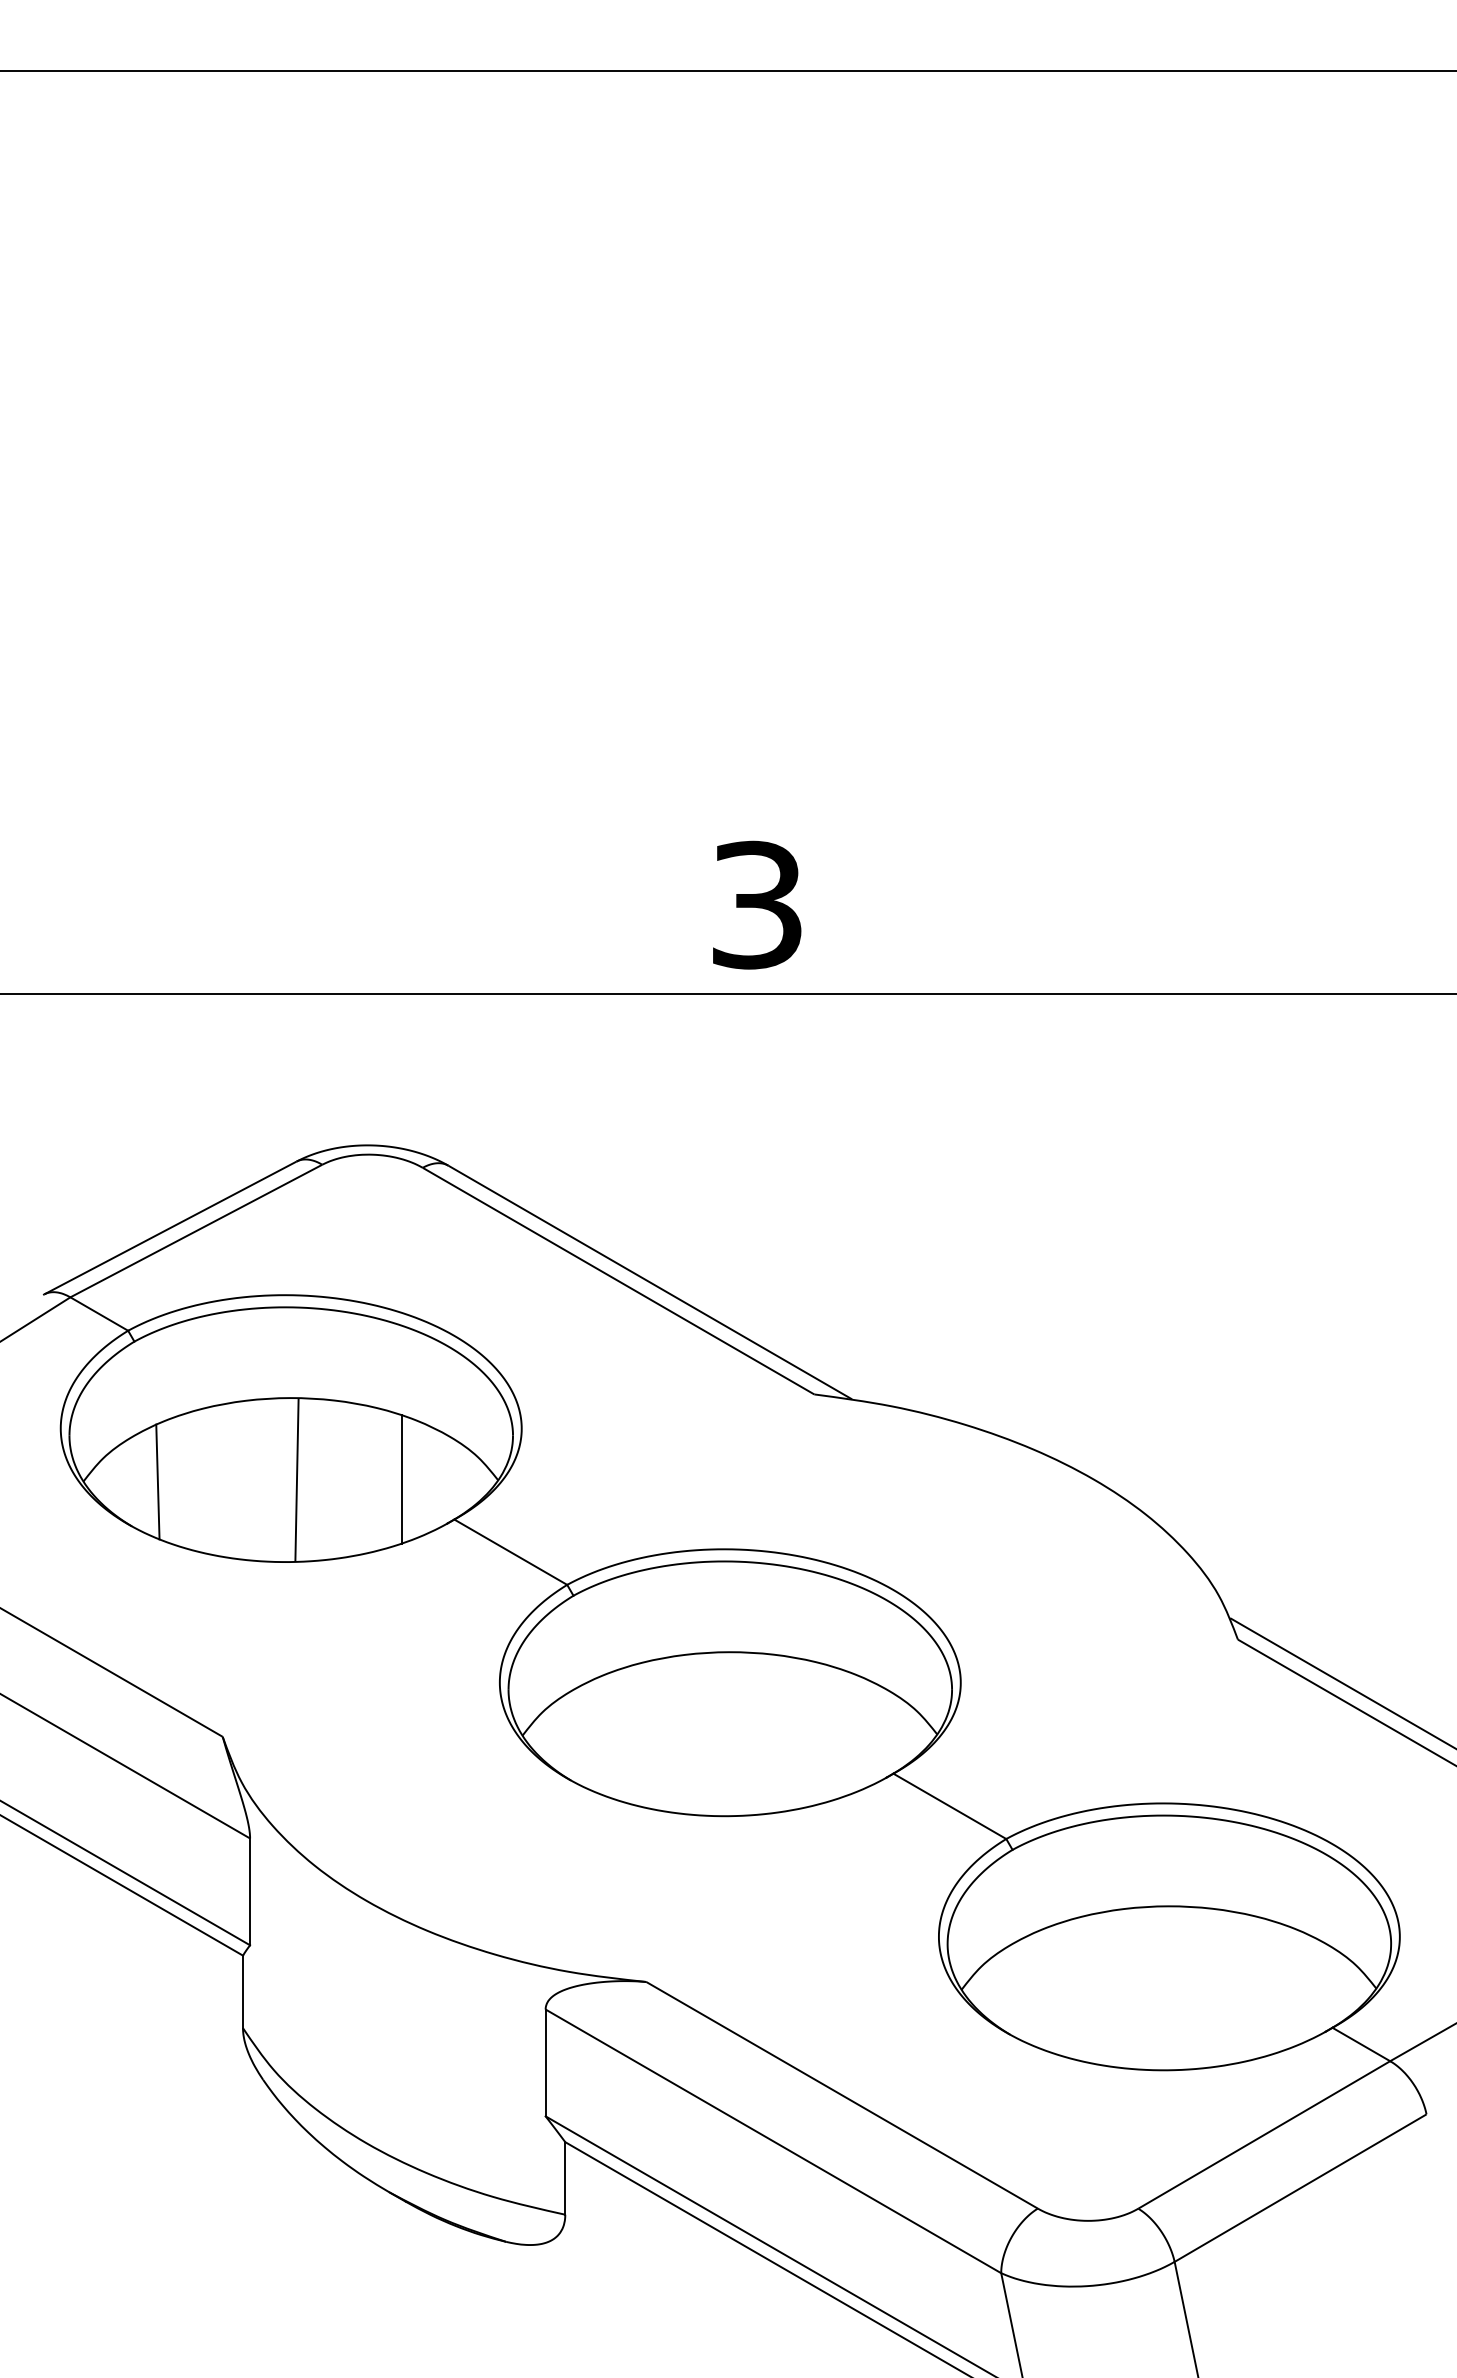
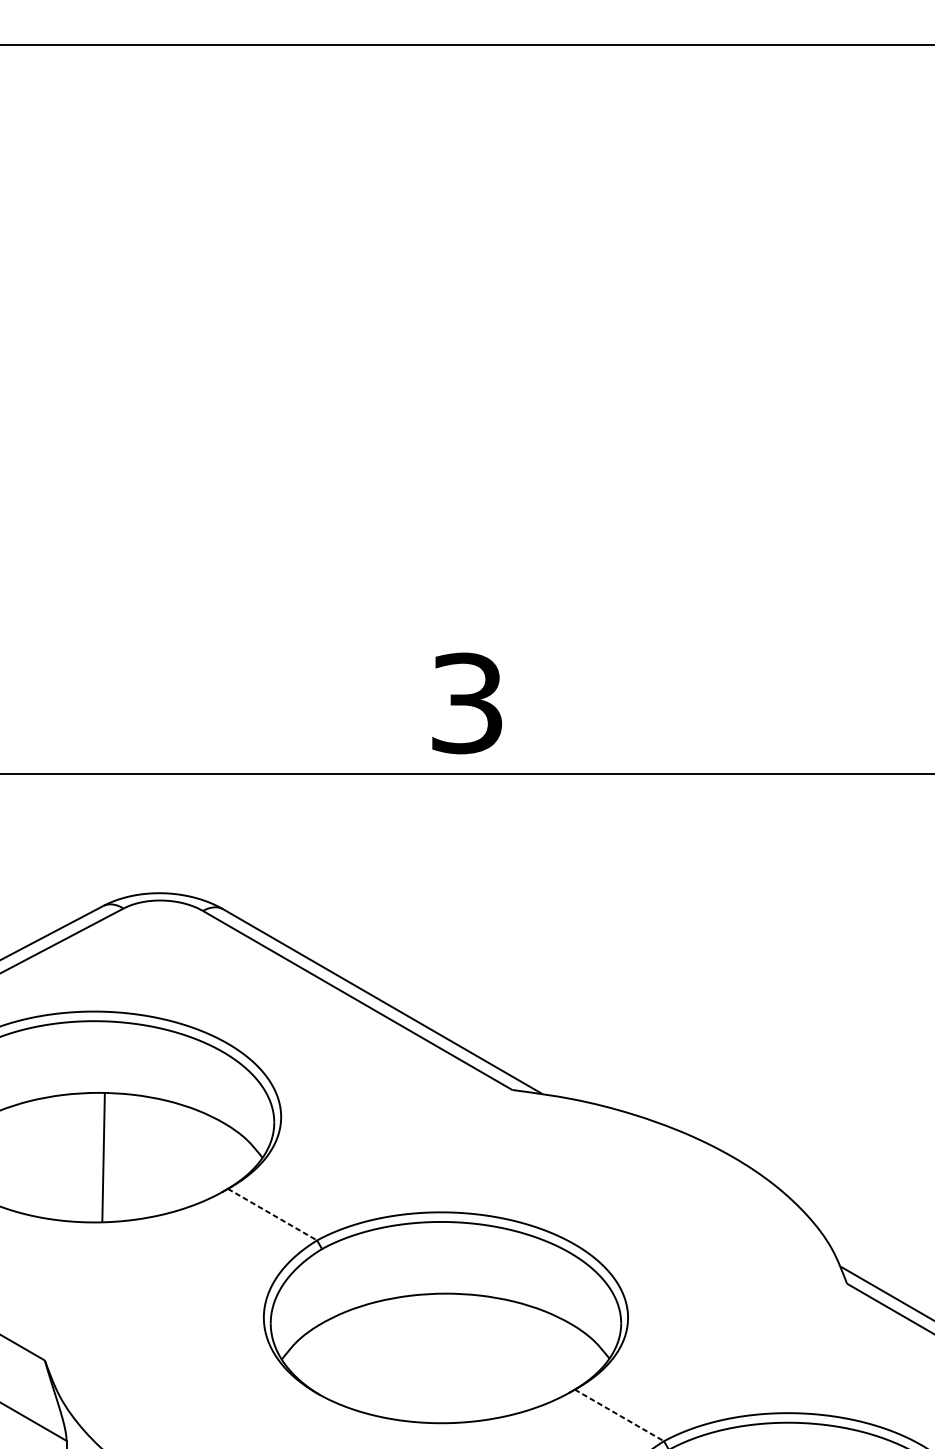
line: (401, 1479) -> (186, 1157), removed
line: (511, 1552) -> (273, 1214), solid -> dashed
line: (950, 1806) -> (619, 1415), solid -> dashed

